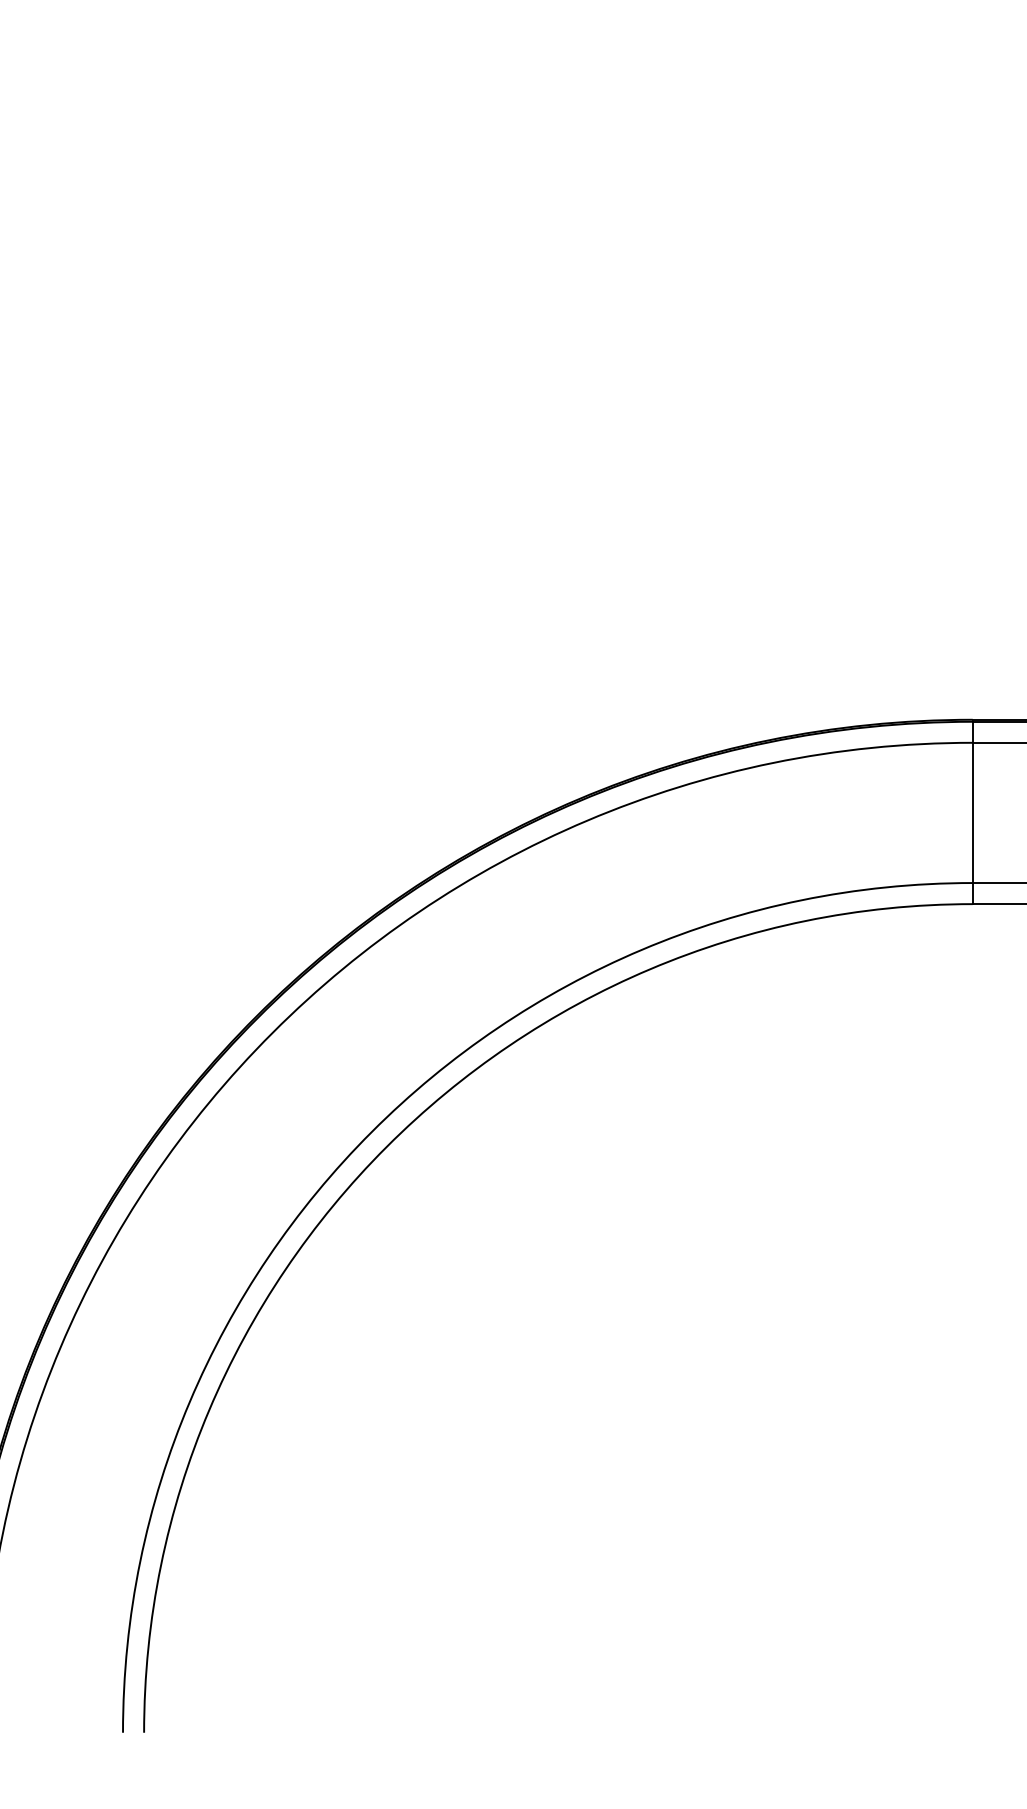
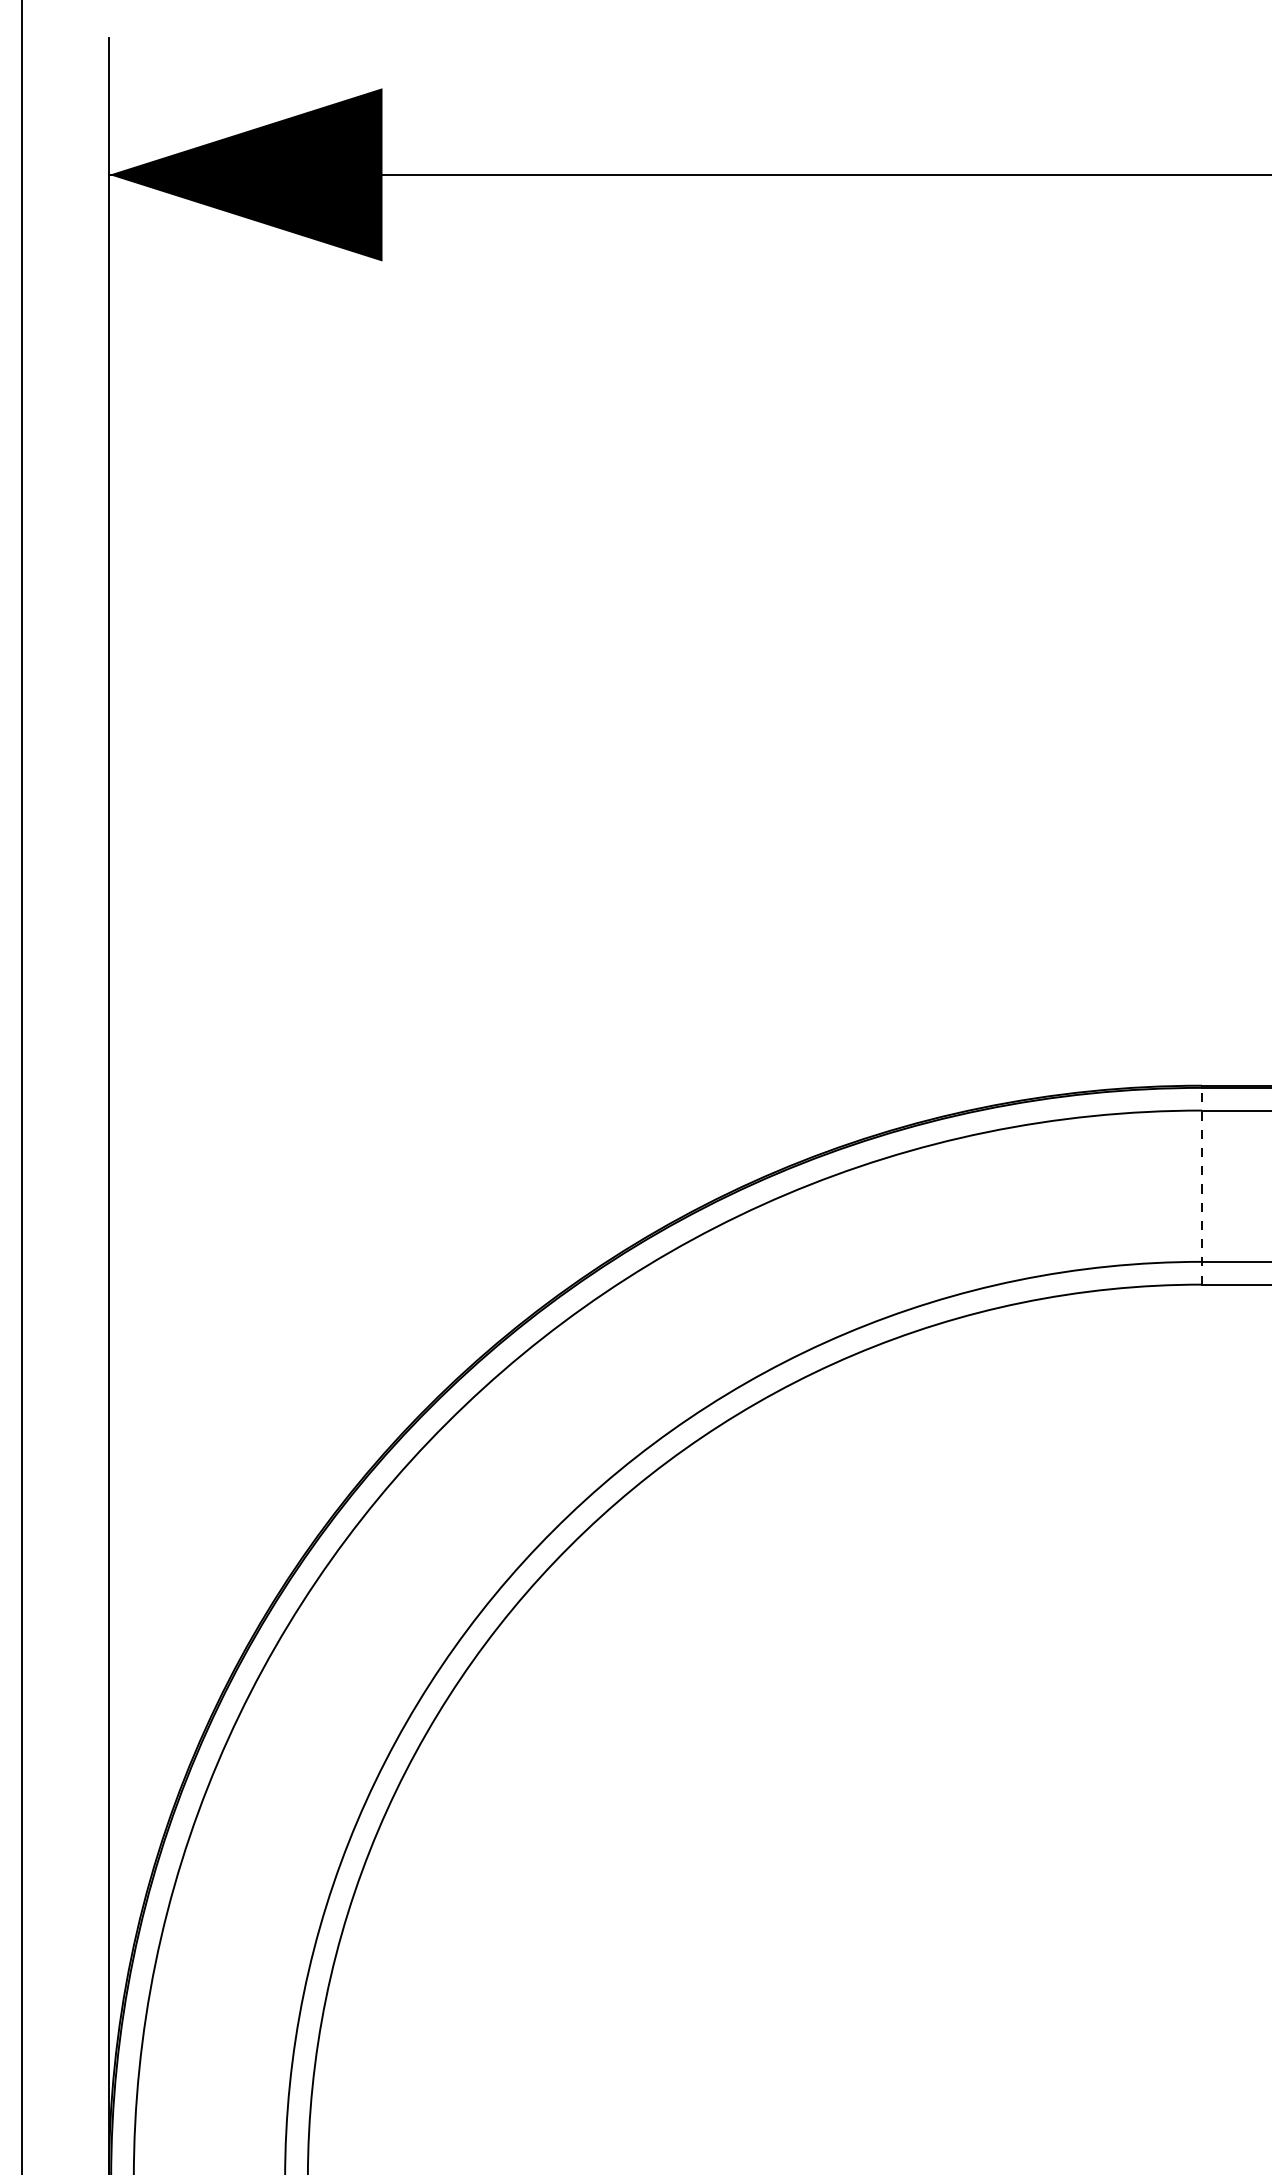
line: (972, 812) -> (1201, 1185), solid -> dashed

